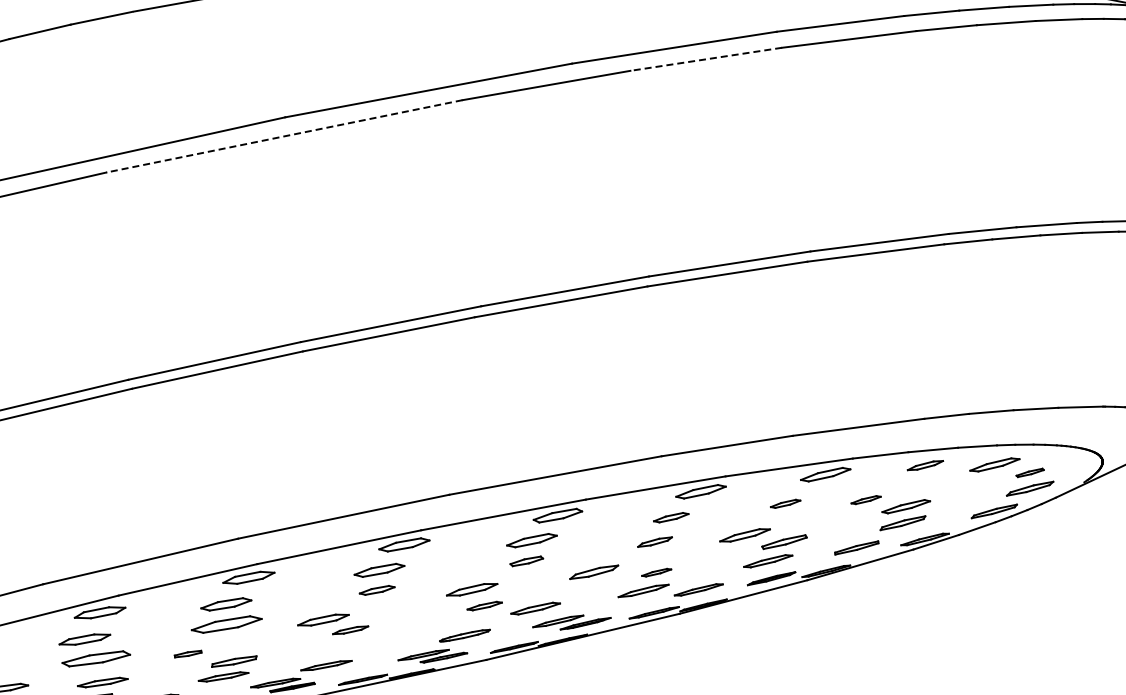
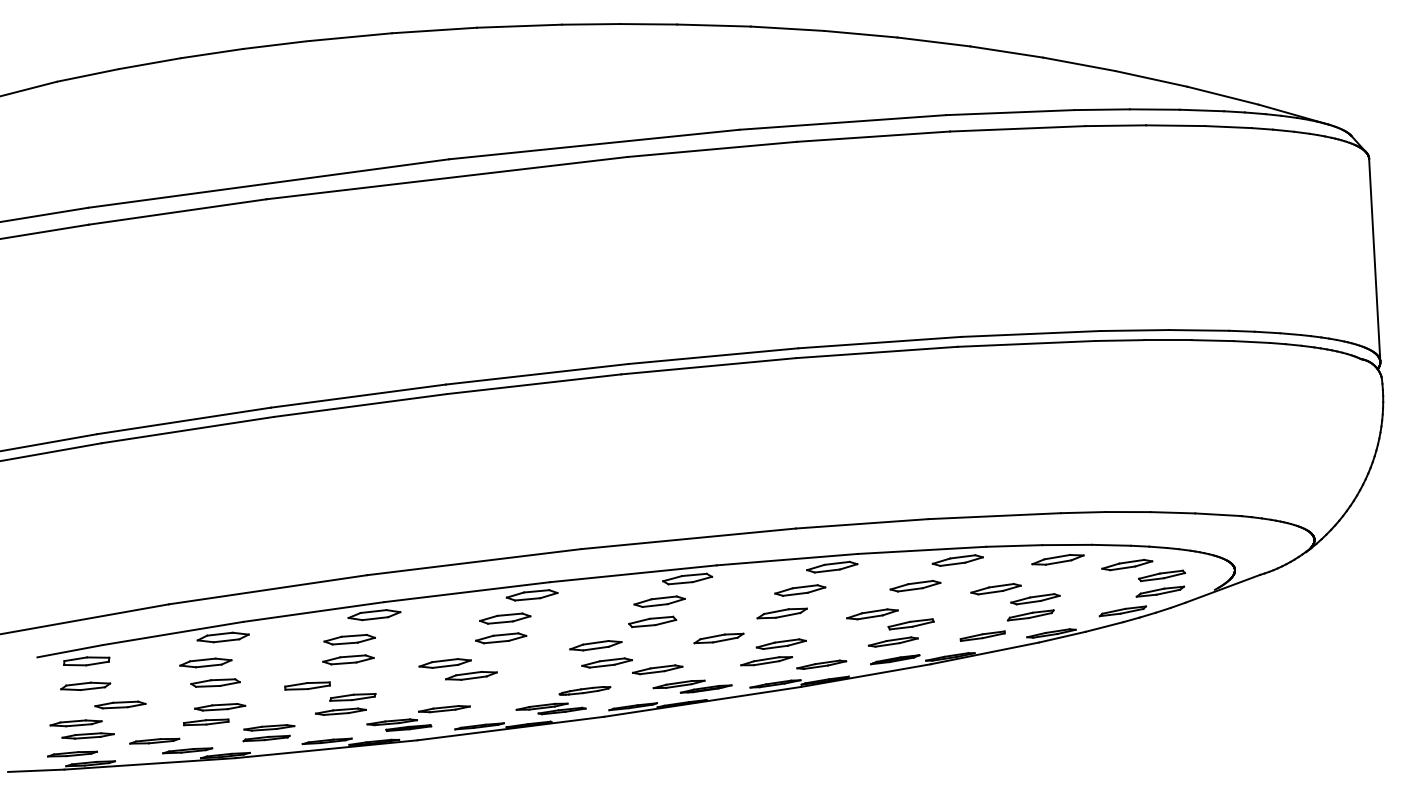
line: (706, 59) -> (873, 136), dashed -> solid
line: (284, 136) -> (446, 178), dashed -> solid
part: (924, 465) -> (1057, 559), size x1.43
part: (1029, 472) -> (1161, 575), size x1.67
part: (865, 500) -> (995, 589), size x1.67
part: (785, 504) -> (915, 586), size x1.67
part: (671, 517) -> (800, 590), size x1.43
part: (654, 542) -> (781, 613), size x1.43
part: (526, 560) -> (652, 621), size x1.43
part: (655, 572) -> (780, 643), size x1.67
part: (377, 590) -> (501, 638), size x1.43
part: (484, 605) -> (606, 662), size x1.43
part: (226, 624) -> (348, 659), size x0.71
part: (350, 629) -> (471, 675), size x1.43
part: (188, 653) -> (307, 685), size x1.67
part: (96, 658) -> (215, 682), size x0.71

